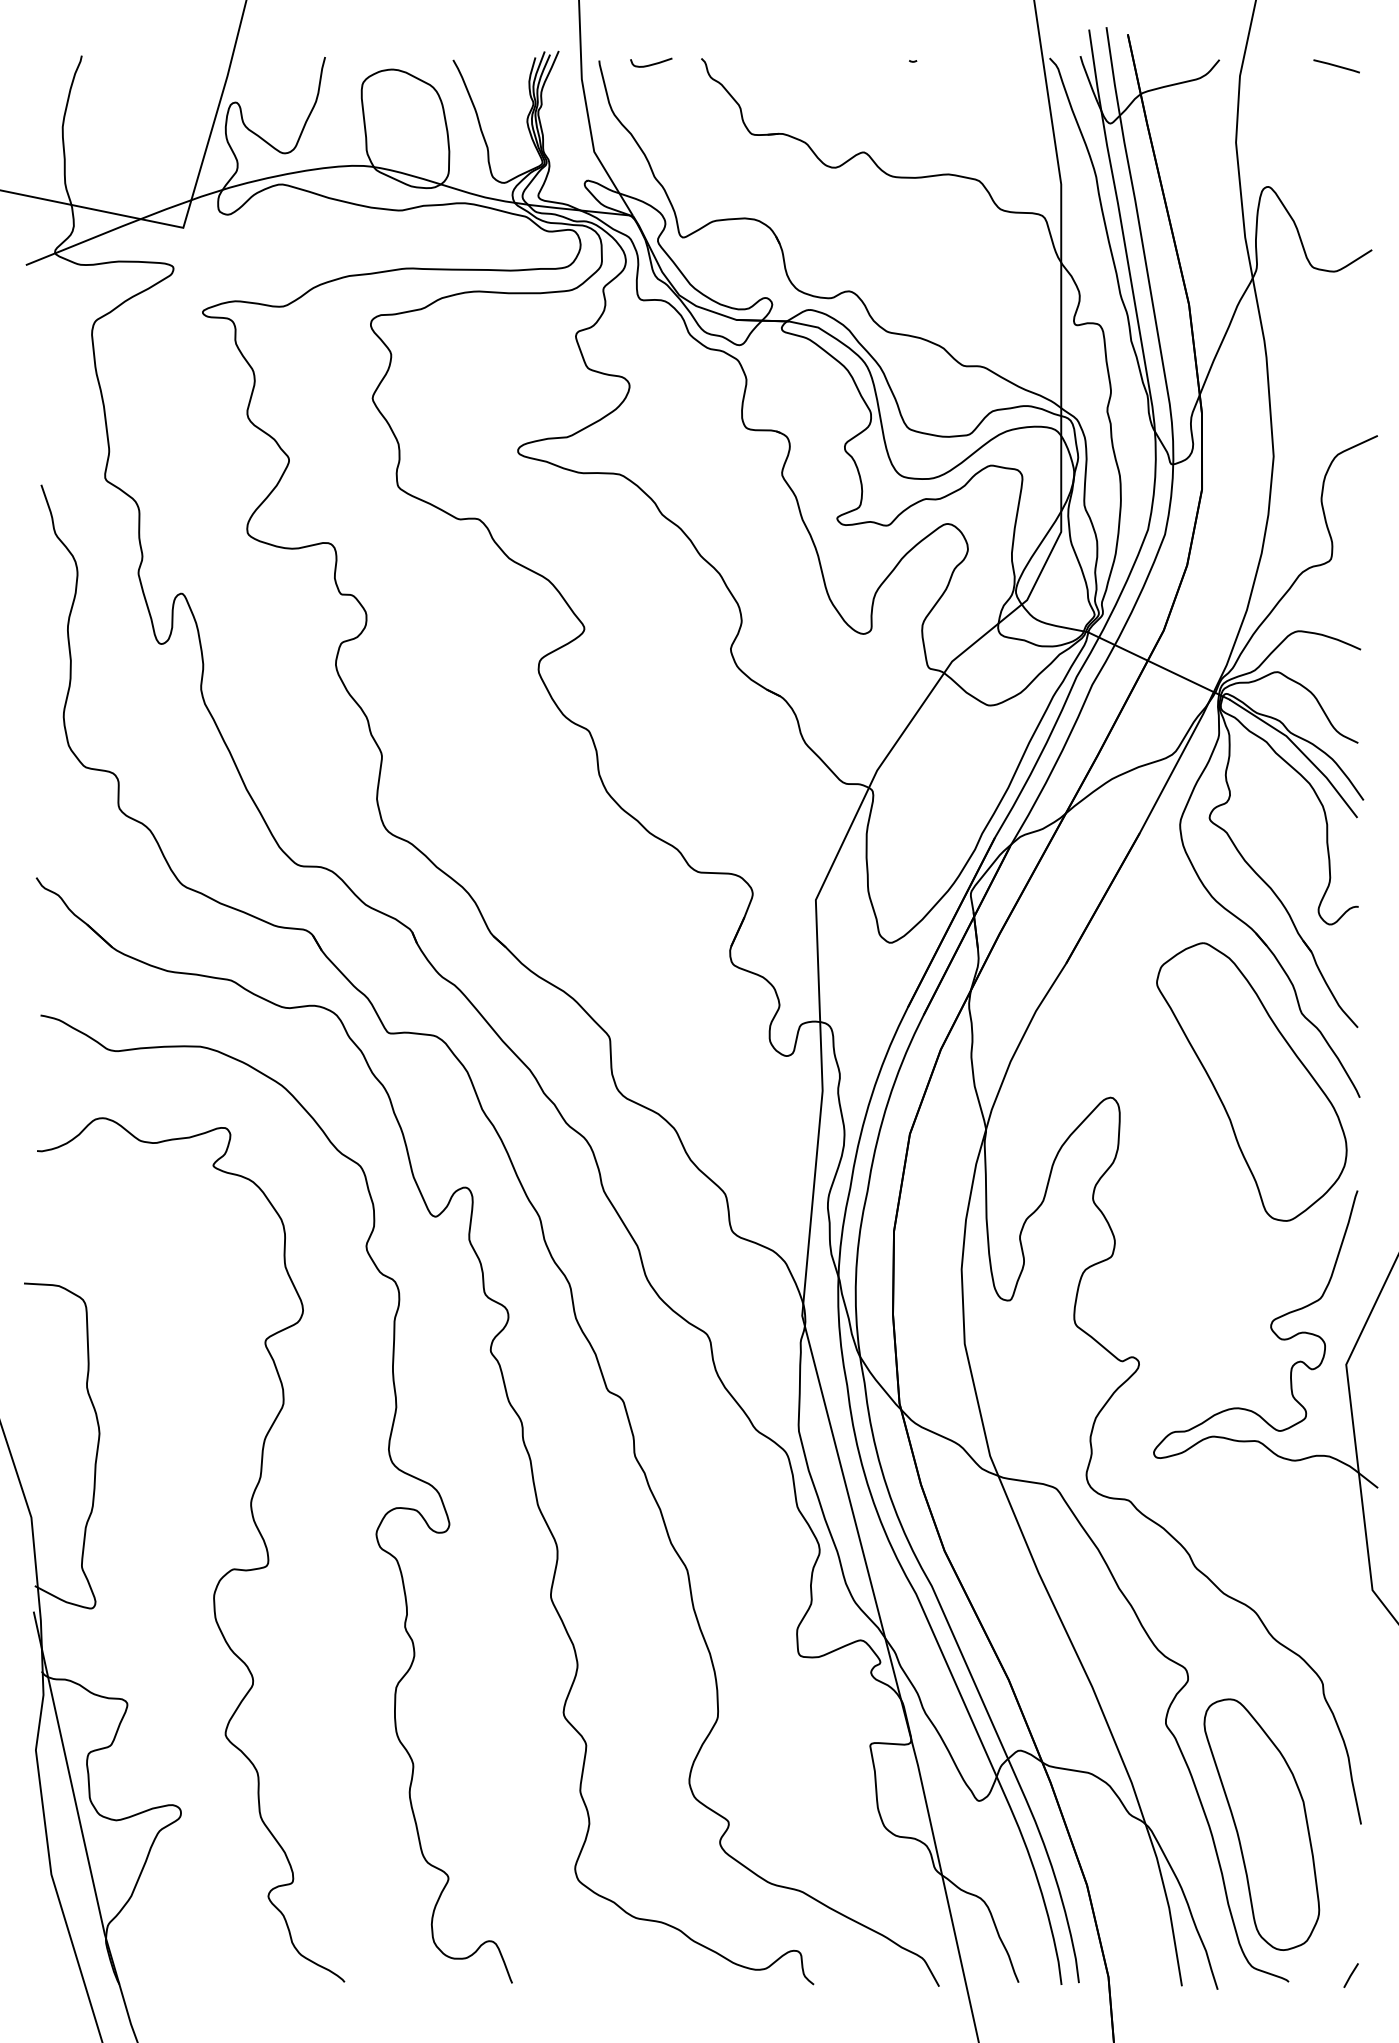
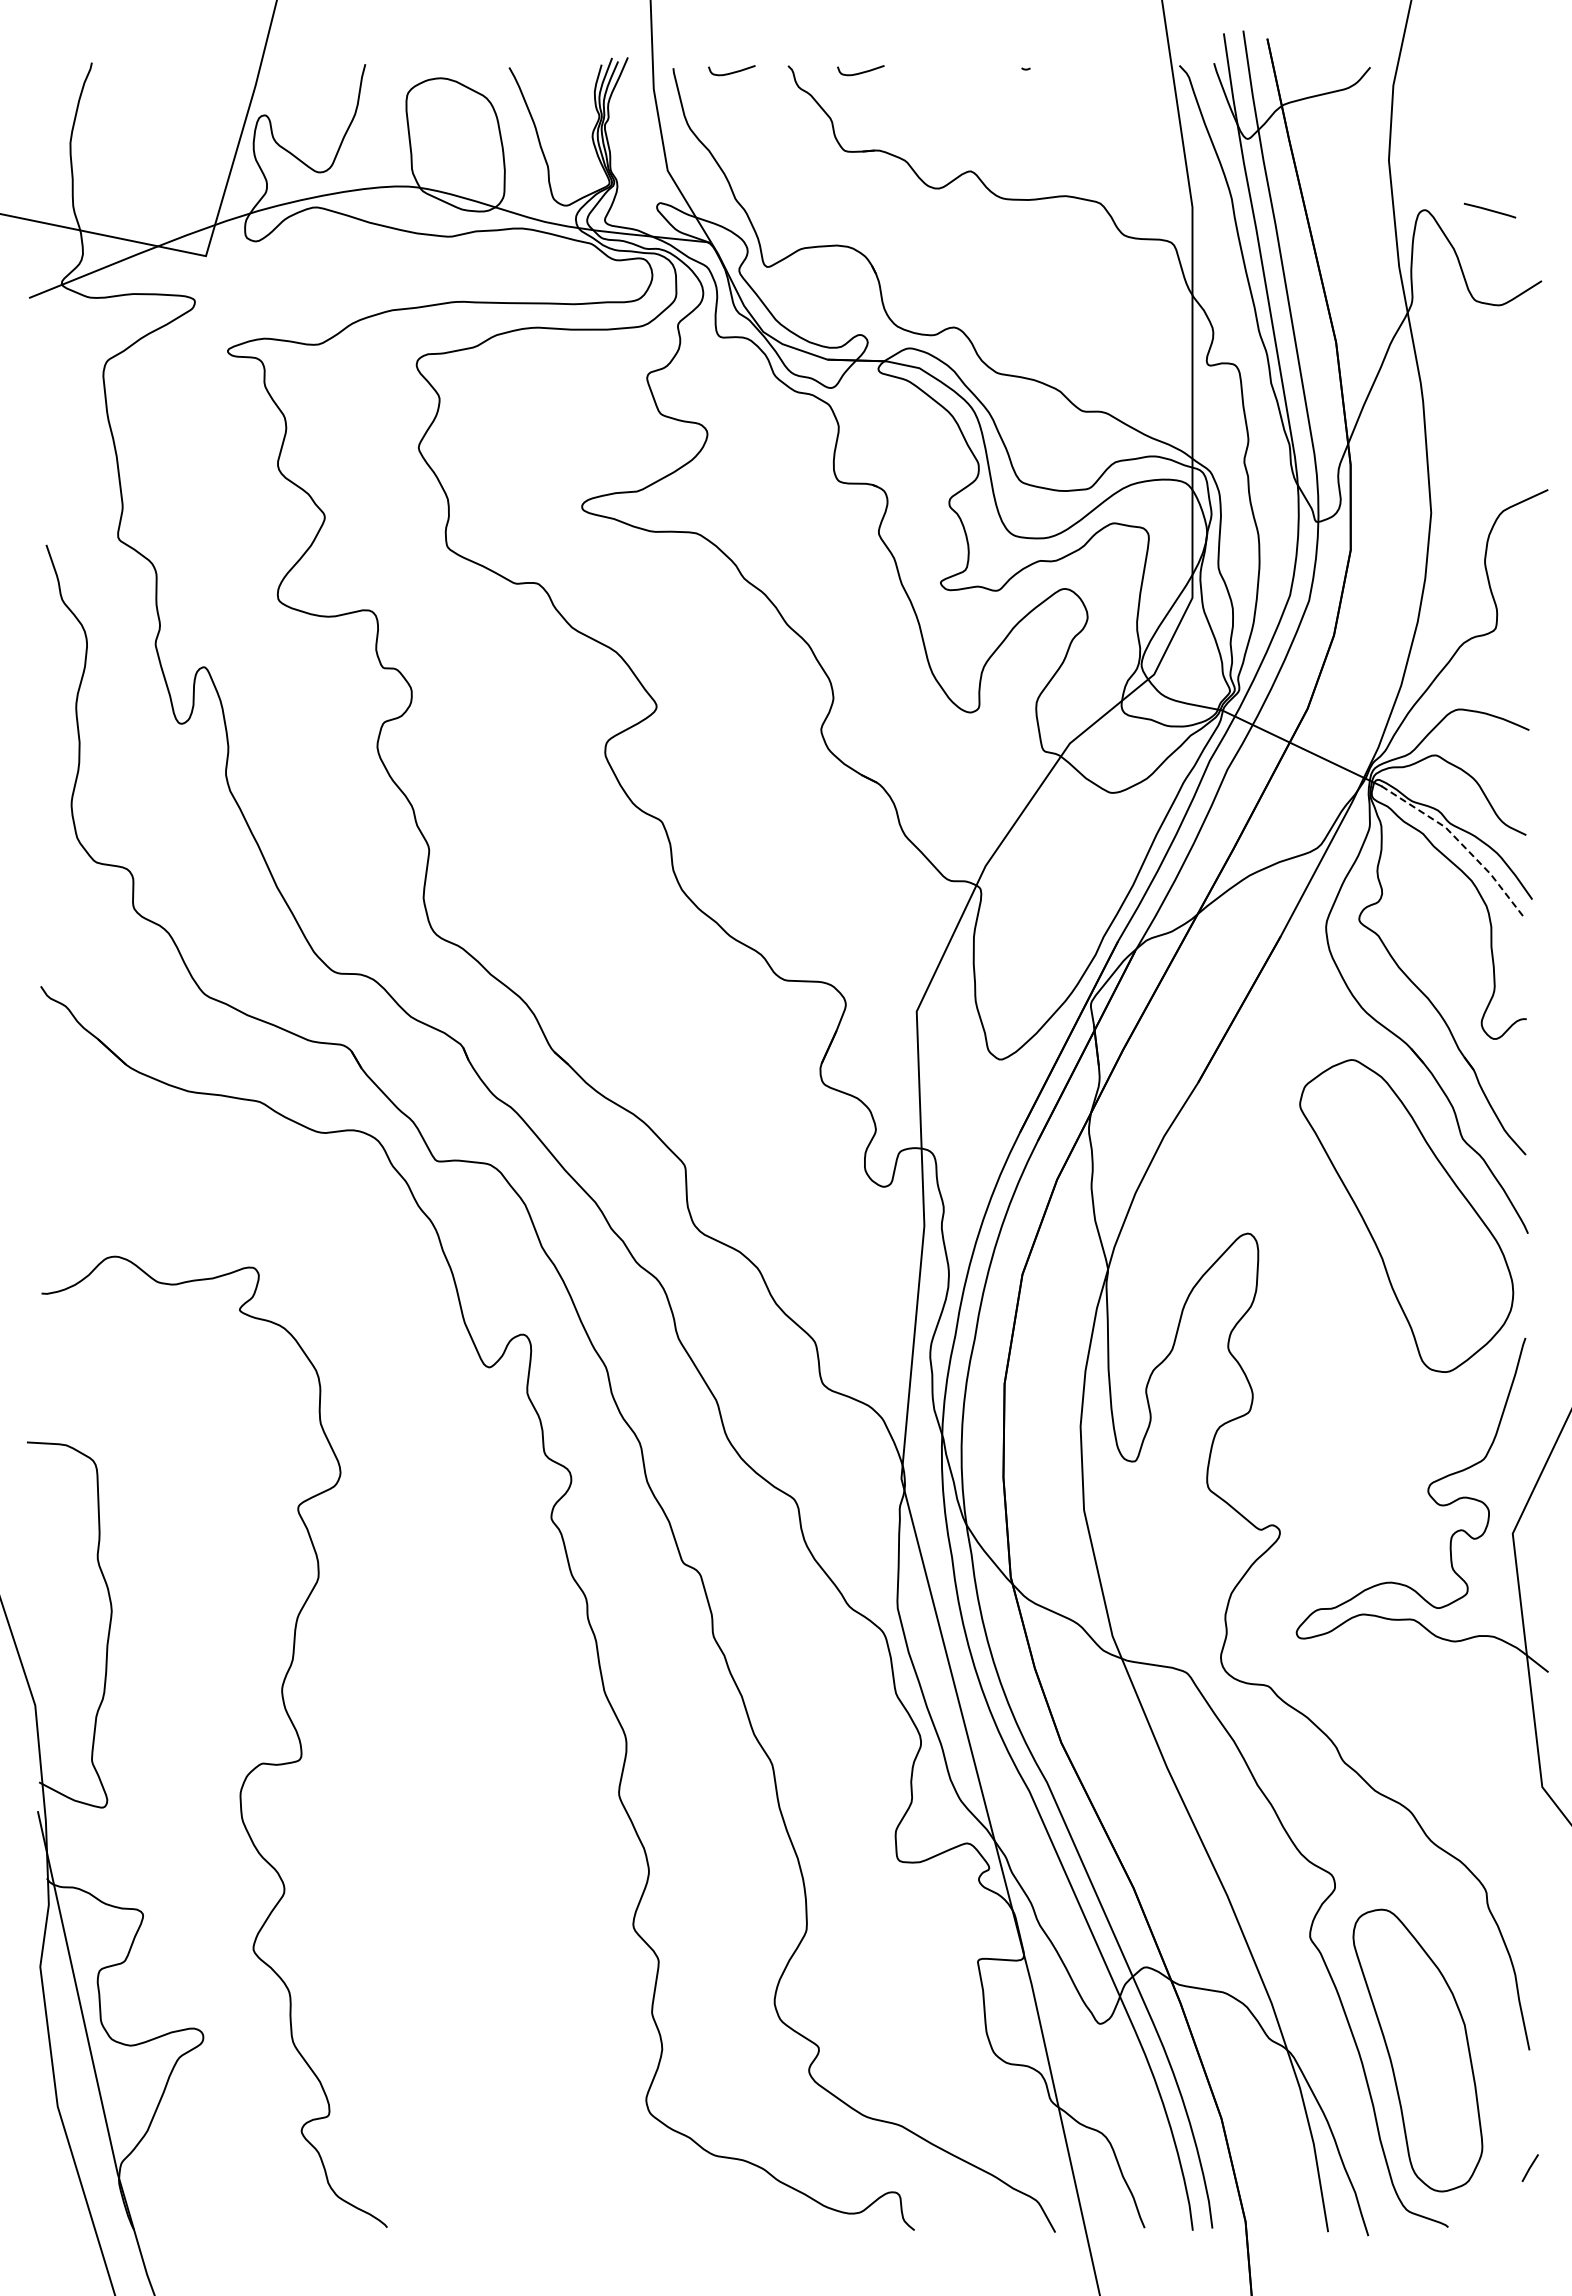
curve: (765, 64) -> (860, 72), added
line: (1336, 66) -> (1489, 210), moved
line: (1300, 750) -> (1461, 843), solid -> dashed
curve: (376, 1530) -> (422, 1720), removed
line: (1350, 1975) -> (1529, 2167), moved

